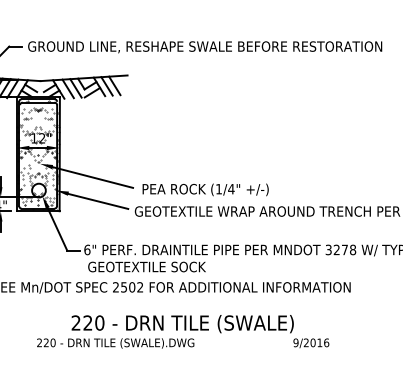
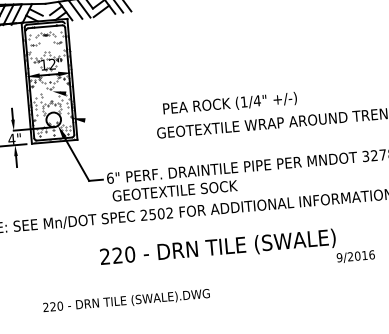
line: (92, 177) -> (109, 101), removed
line: (97, 200) -> (116, 125), removed
text: (115, 343) -> (126, 301), moved

